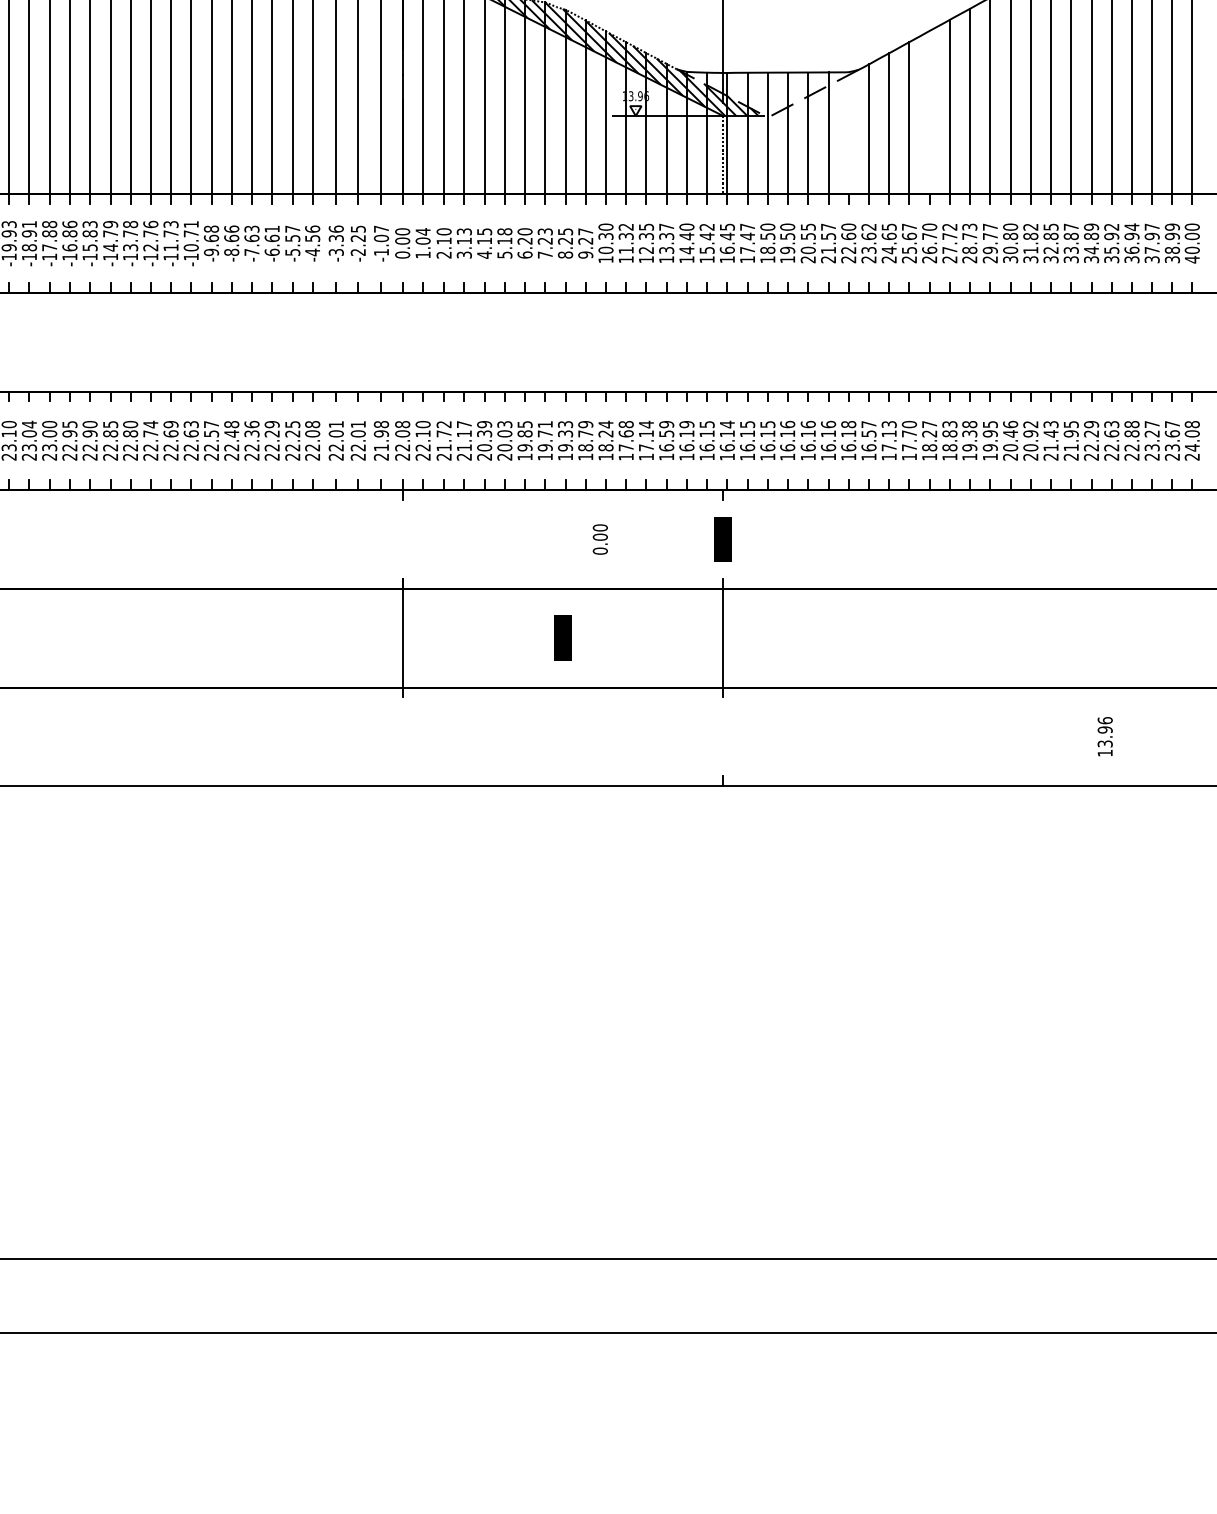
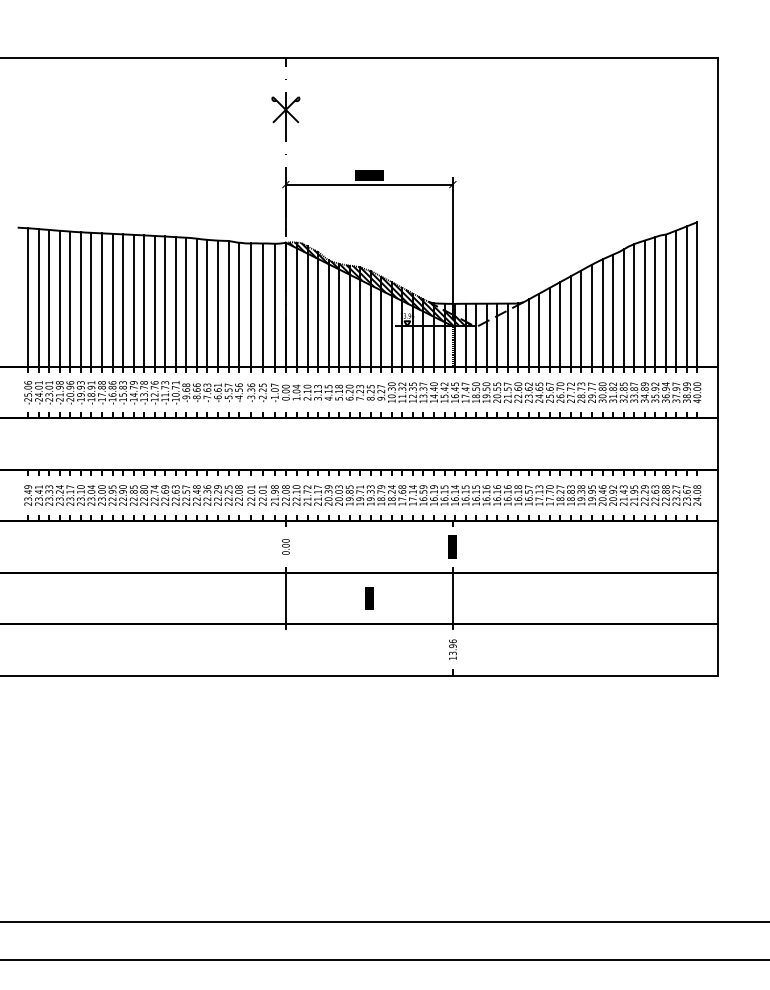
line: (929, 112) -> (560, 324), added
line: (849, 133) -> (518, 335), added
text: (599, 538) -> (285, 546), moved
text: (1104, 736) -> (452, 649), moved

